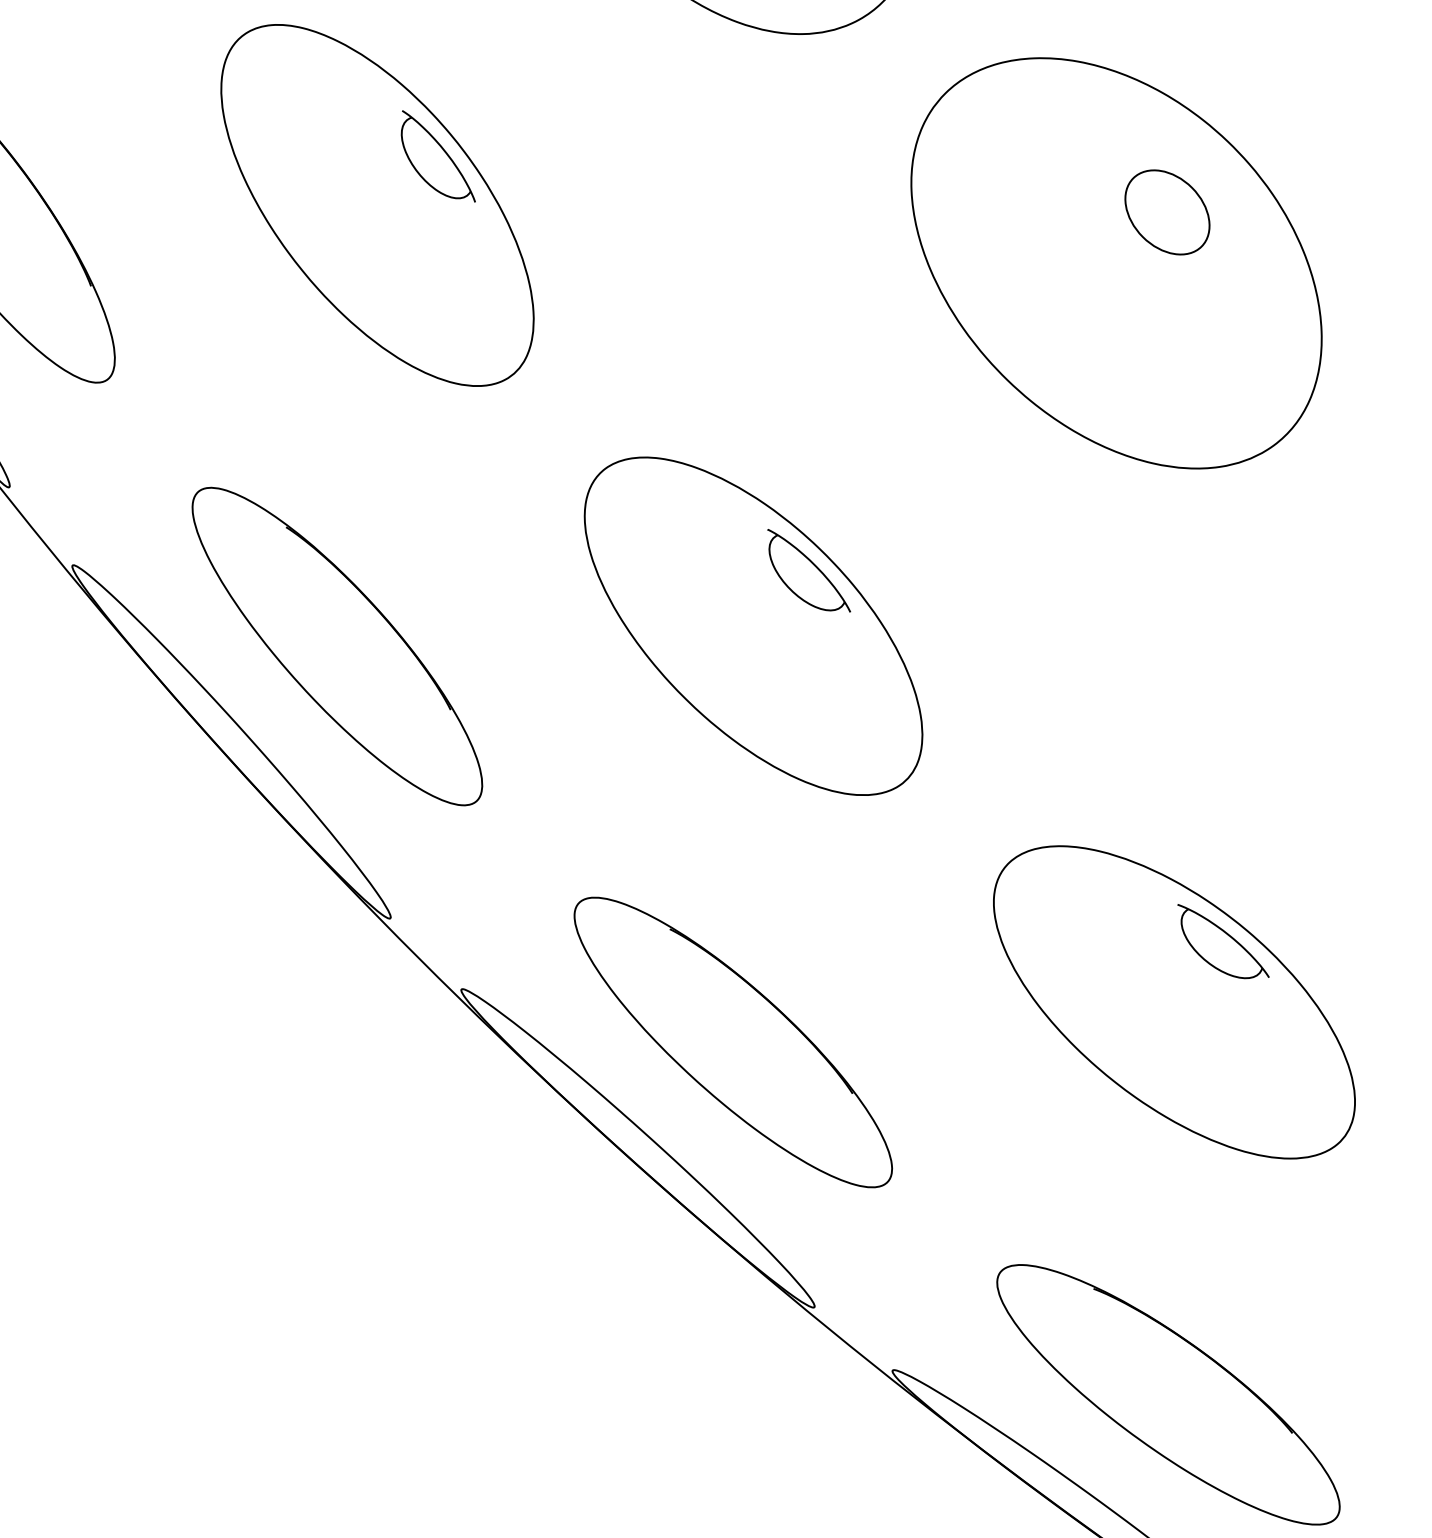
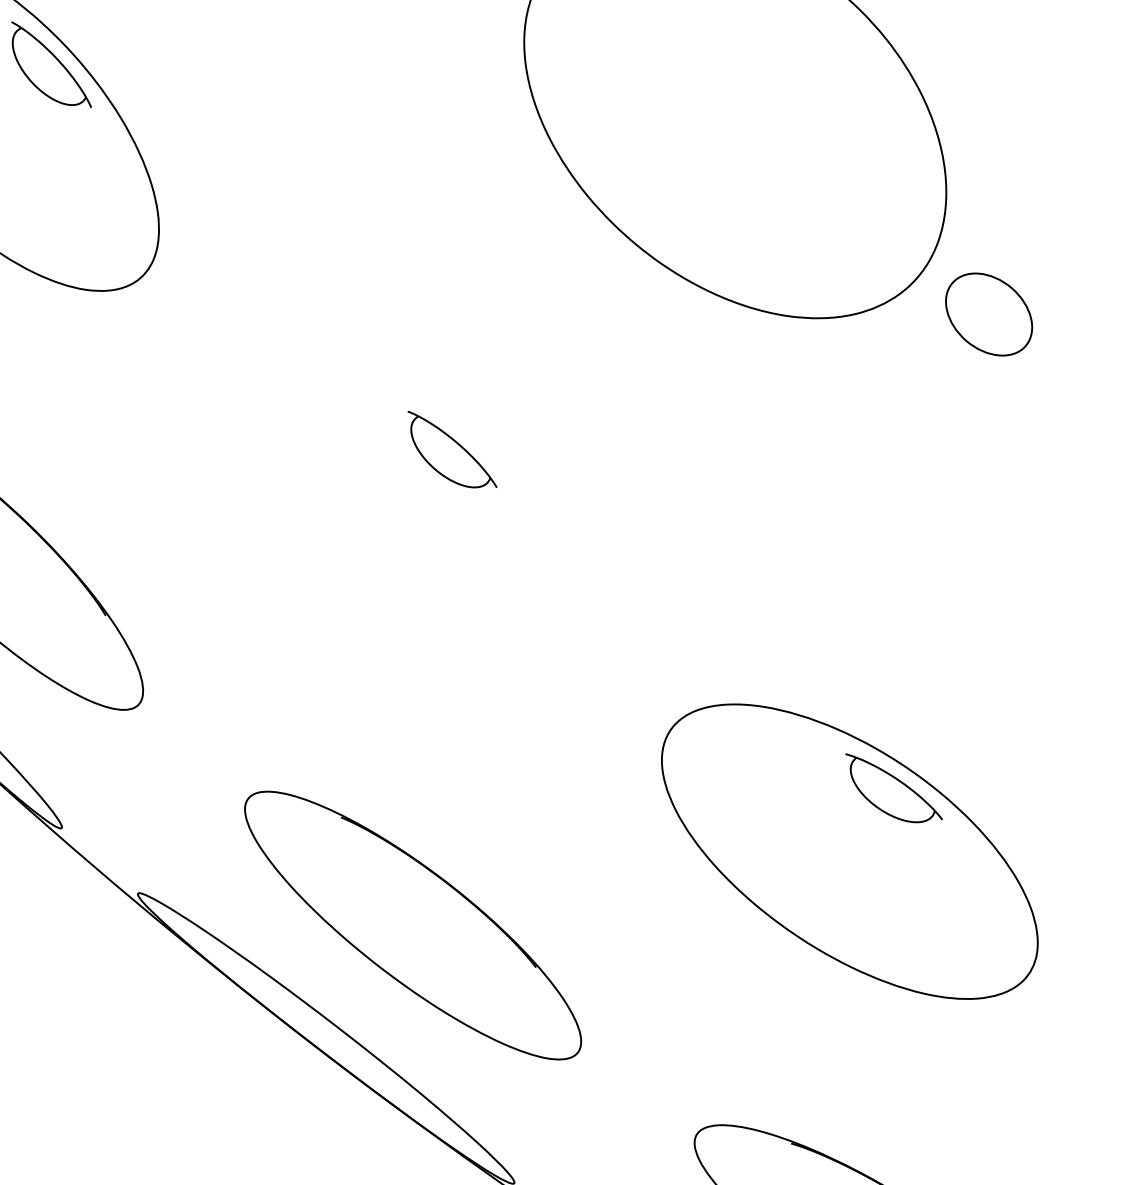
part: (1167, 212) -> (989, 314), moved
part: (753, 625) -> (401, 508), removed

